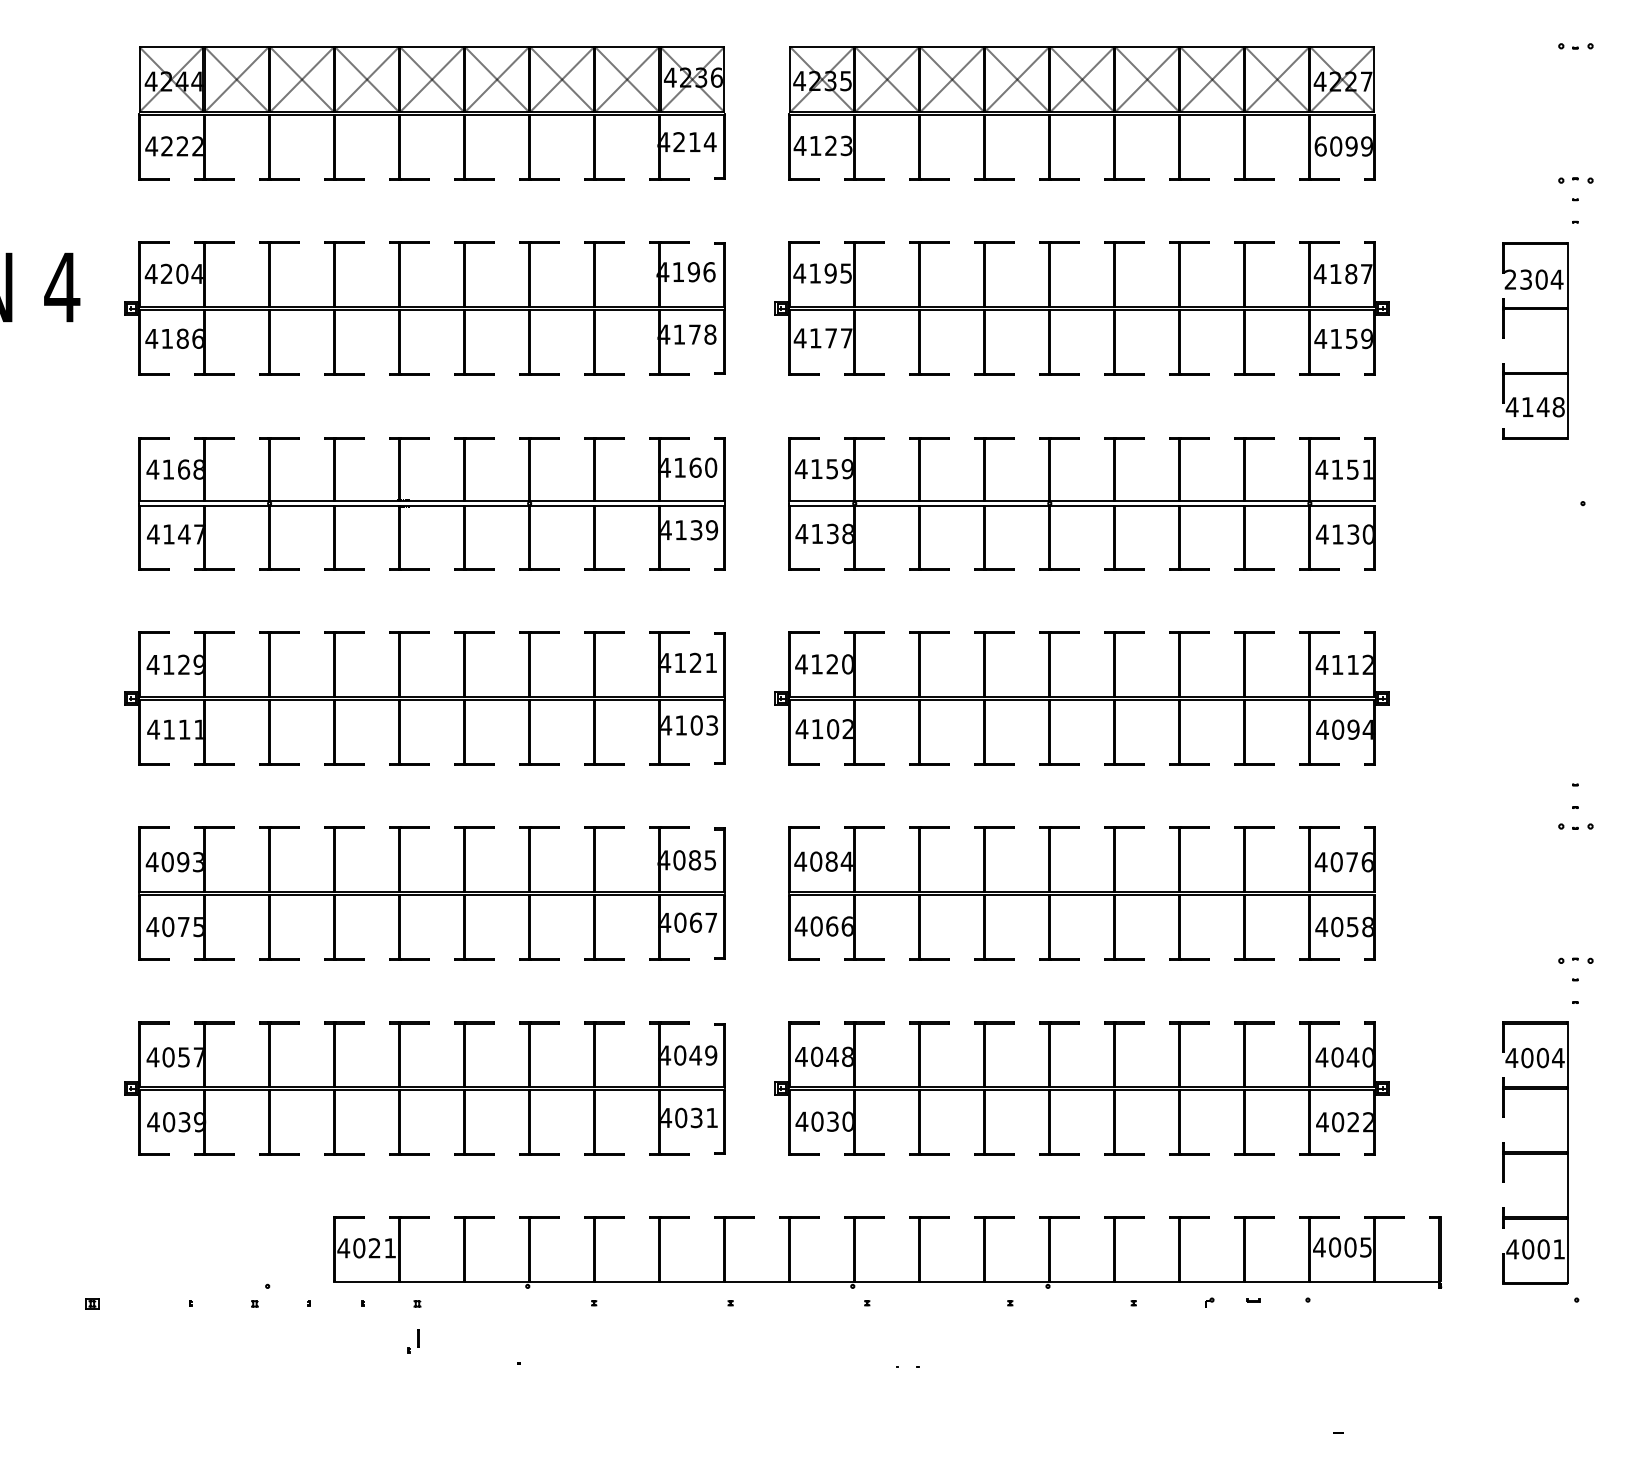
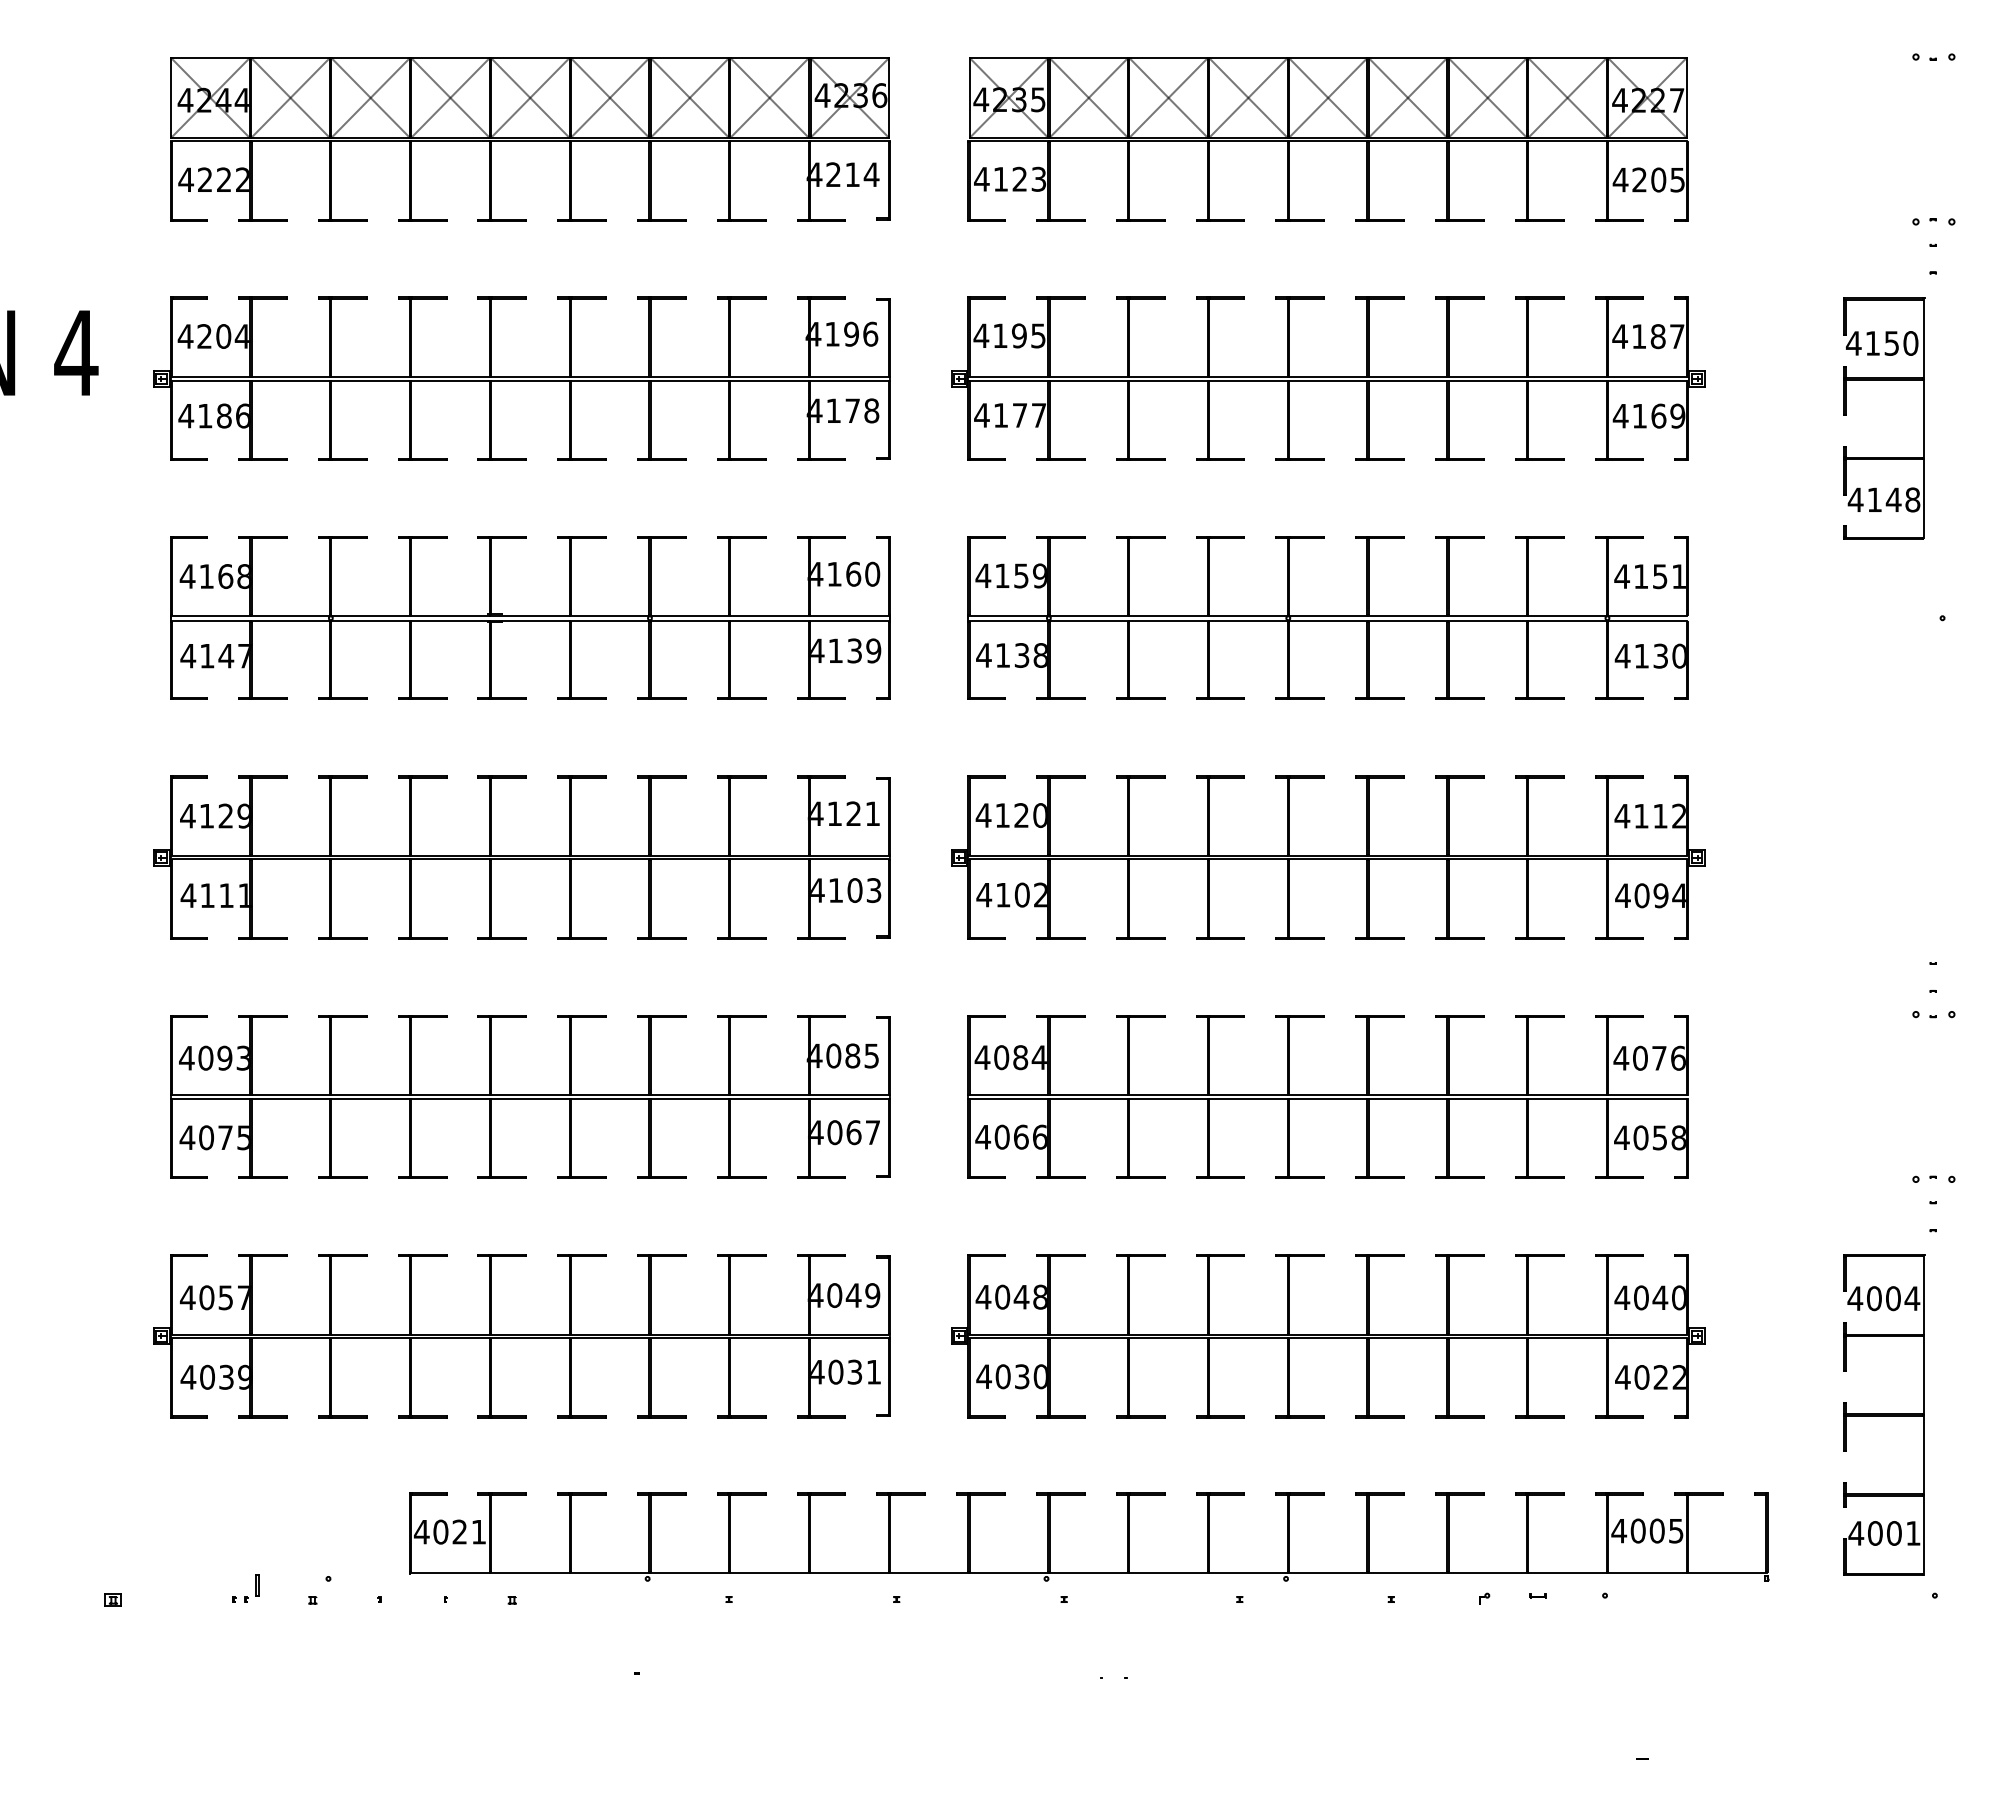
text: (1343, 146) -> (1648, 179), 6099 -> 4205
text: (1533, 279) -> (1881, 343), 2304 -> 4150
text: (1351, 338) -> (1658, 415), 4159 -> 4169
part: (413, 1341) -> (251, 1588), moved

